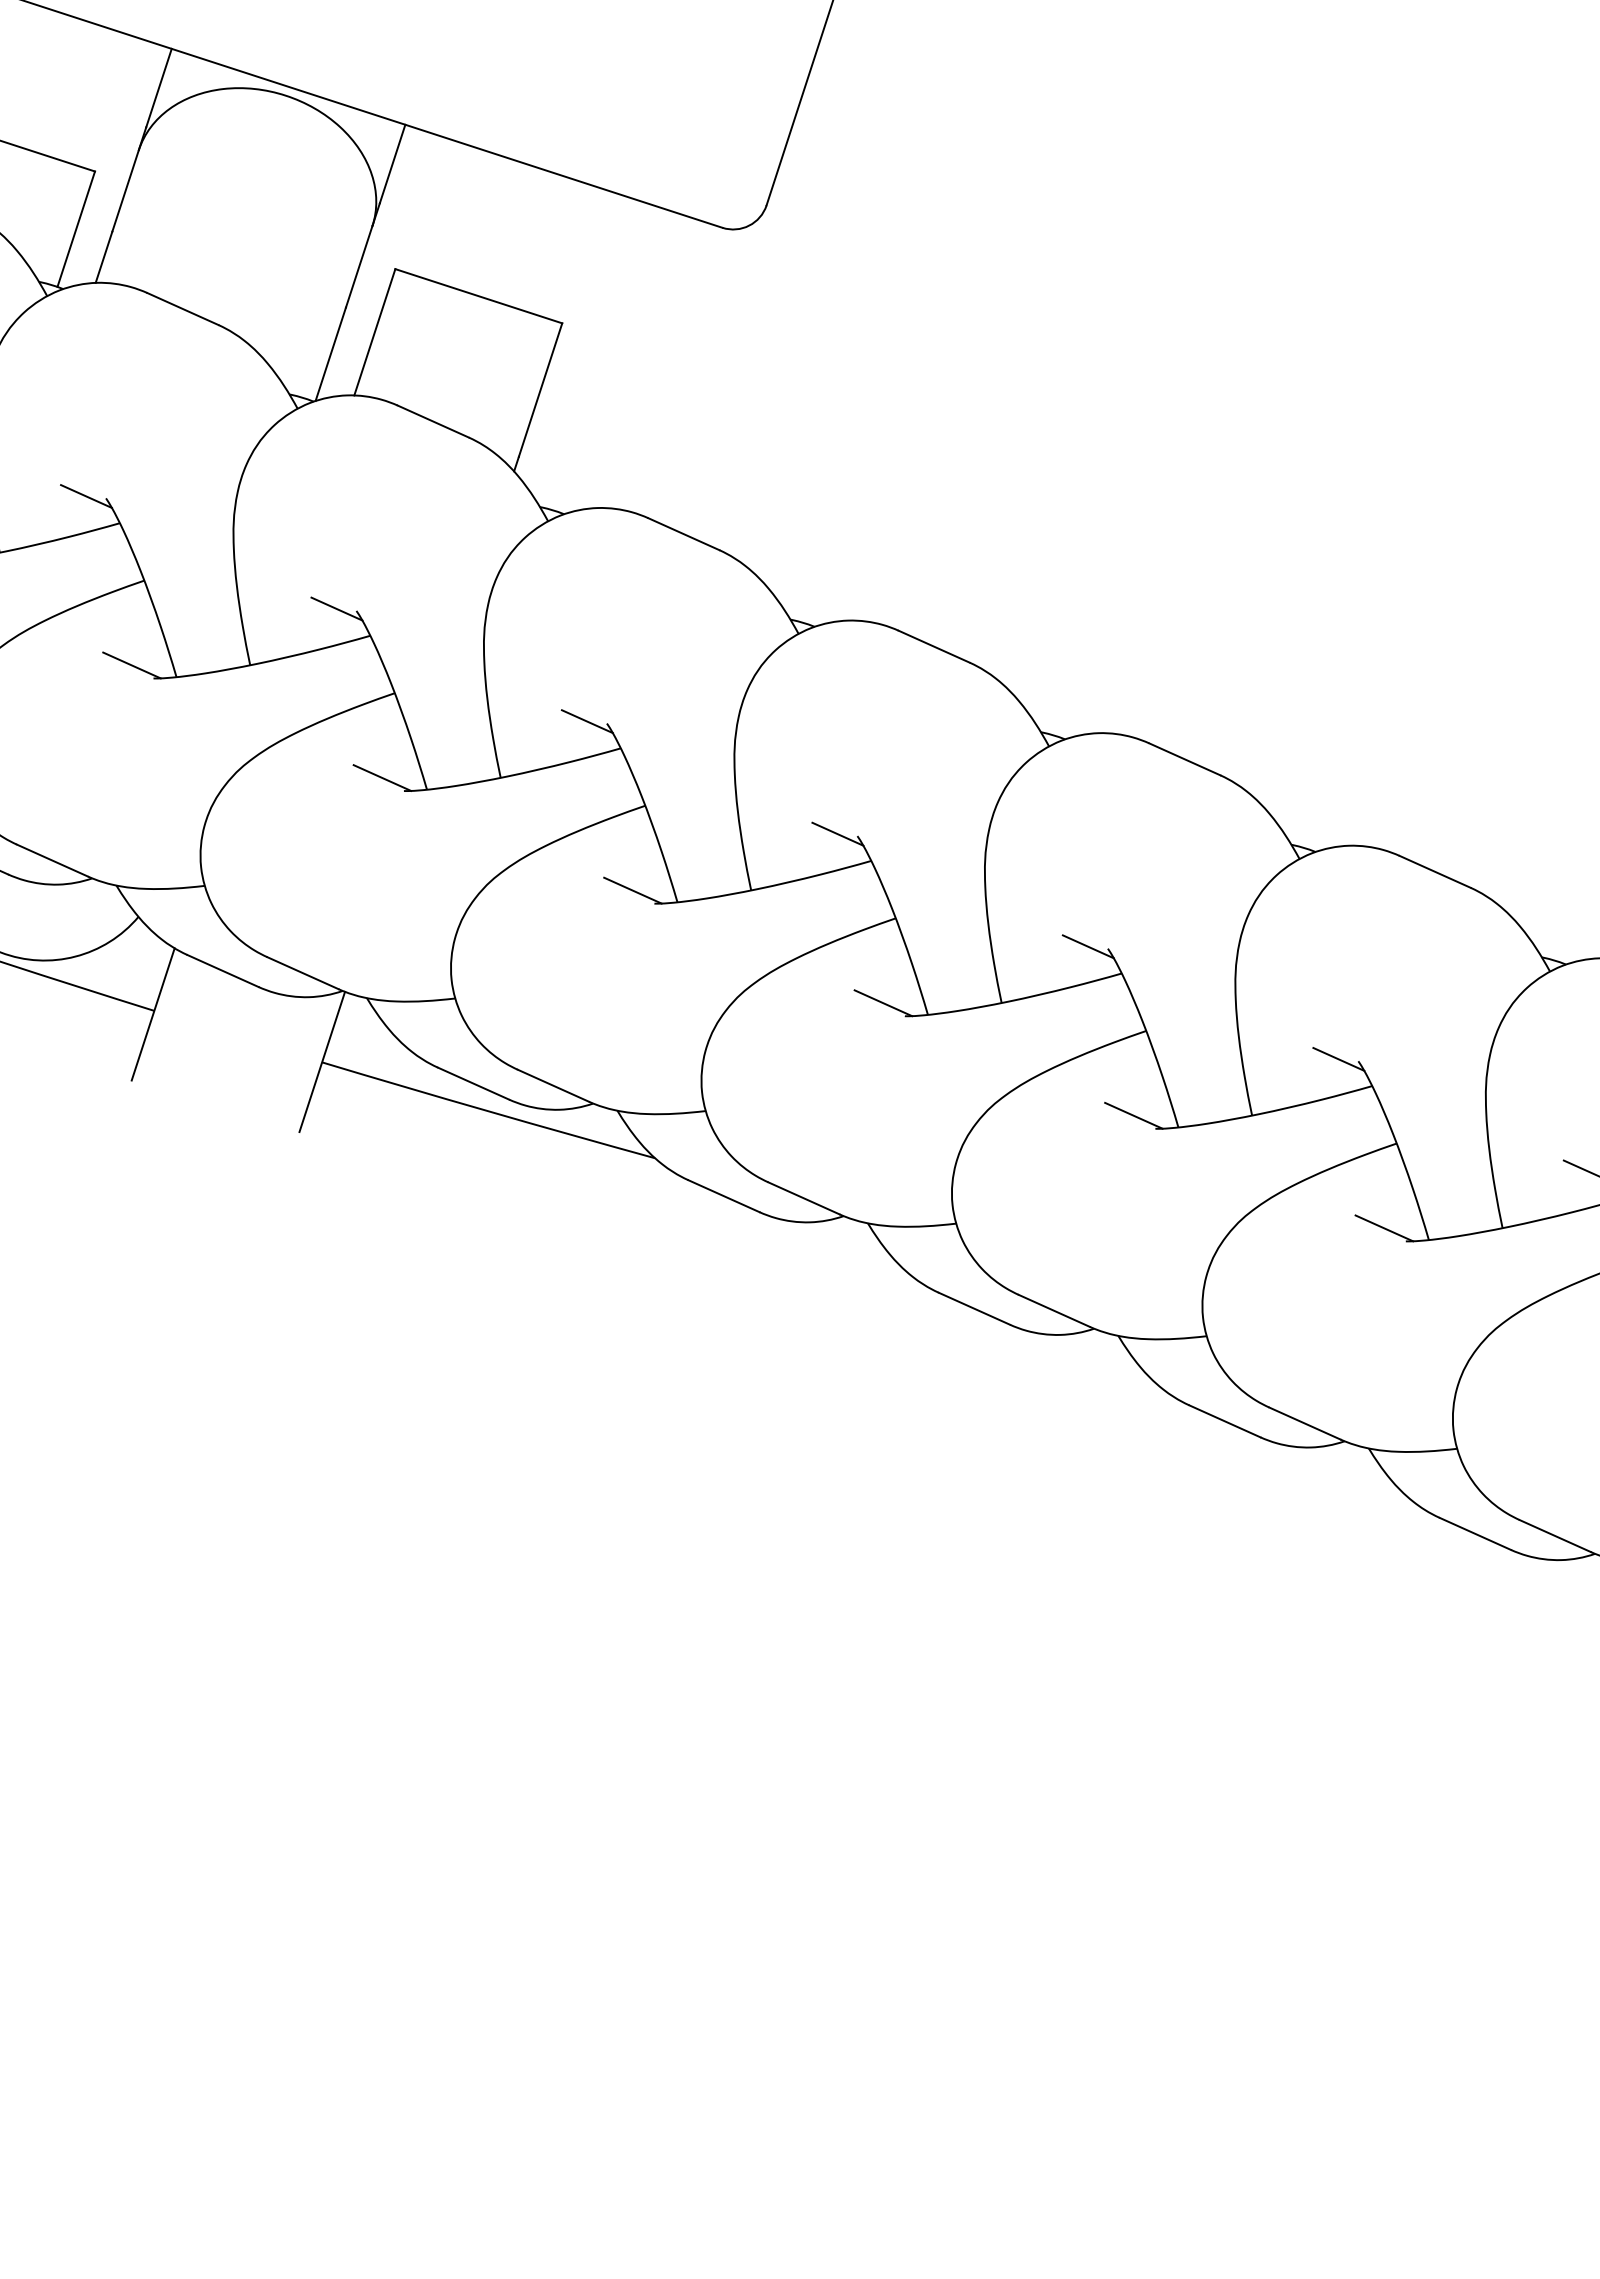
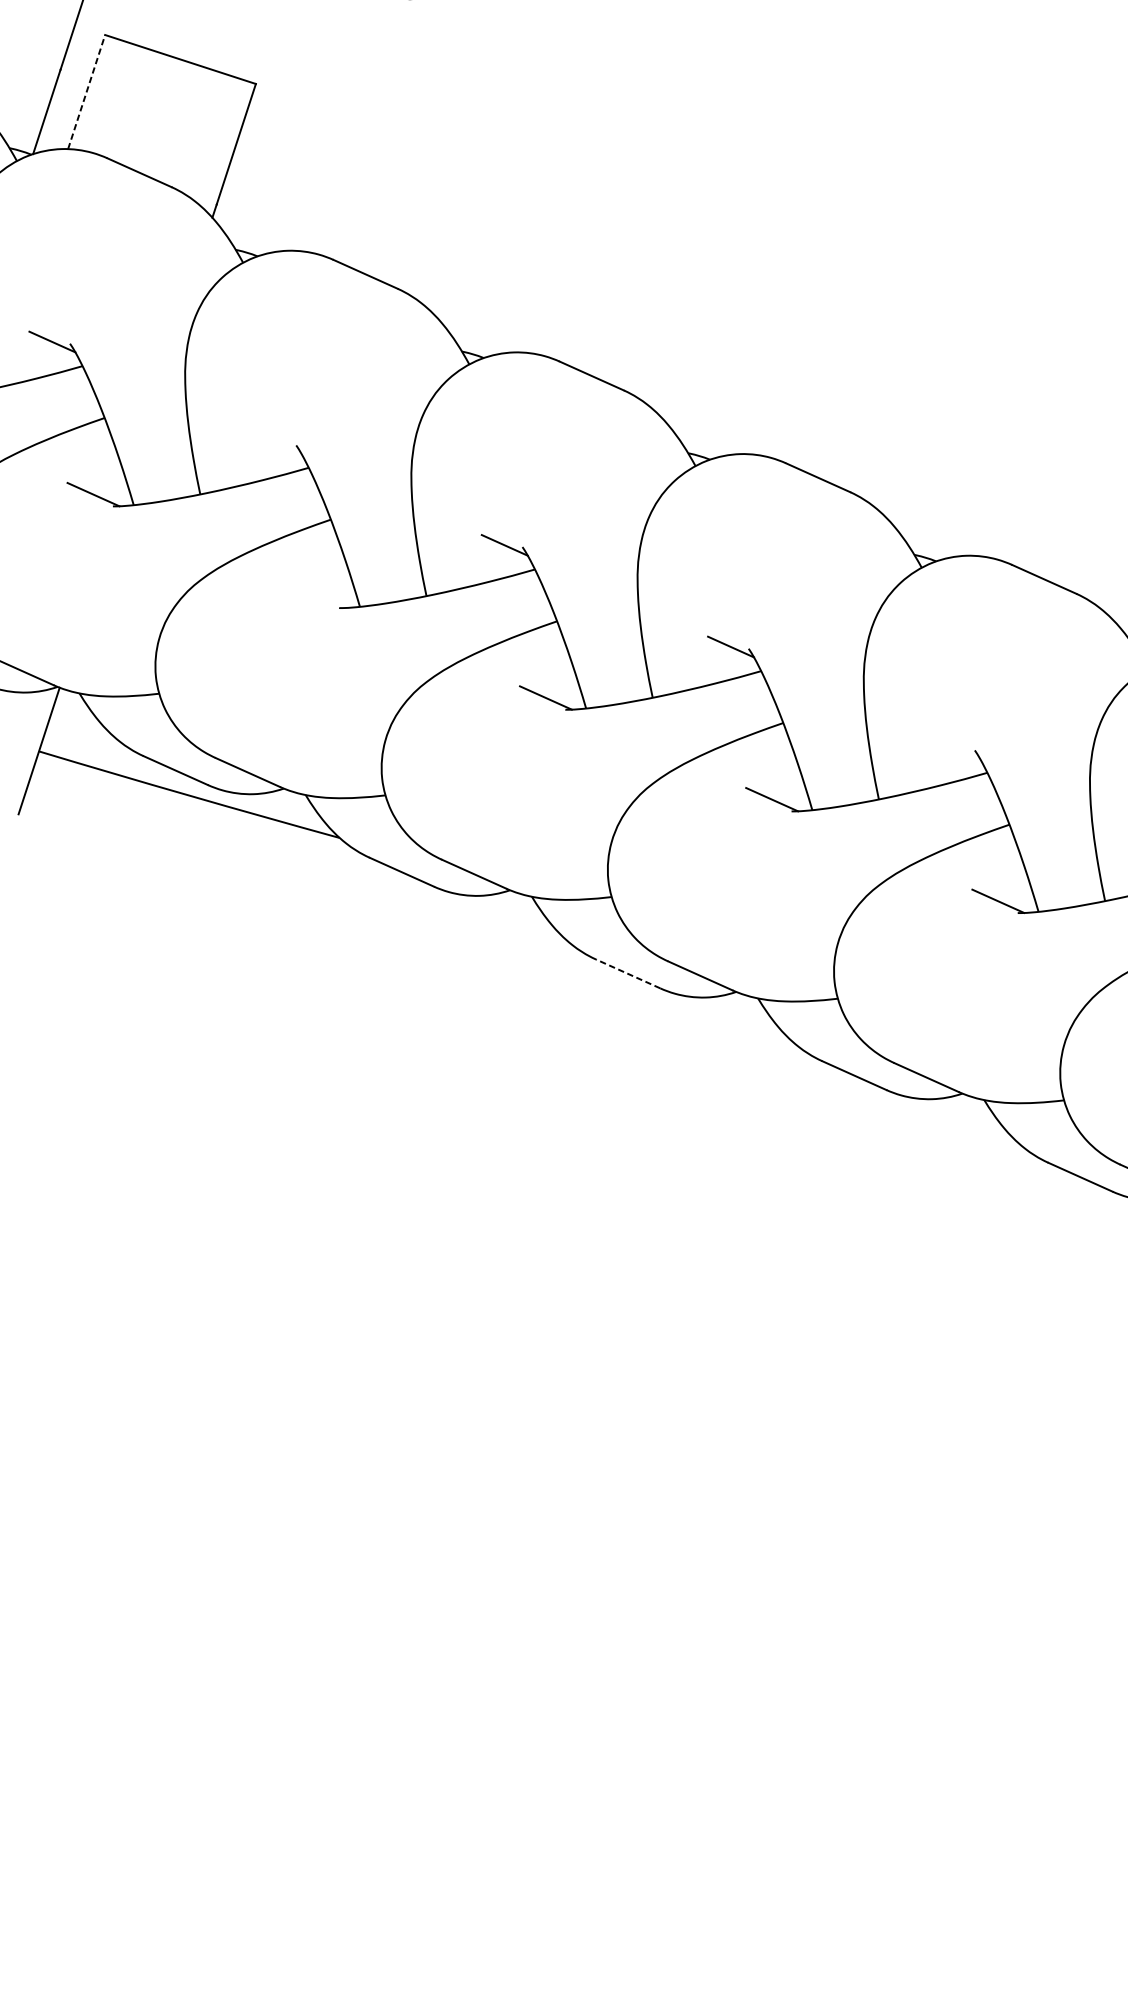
line: (375, 331) -> (87, 91), solid -> dashed
line: (586, 721) -> (277, 443), removed
line: (632, 890) -> (319, 596), removed
line: (1338, 1058) -> (956, 747), removed
line: (974, 1308) -> (628, 973), solid -> dashed

